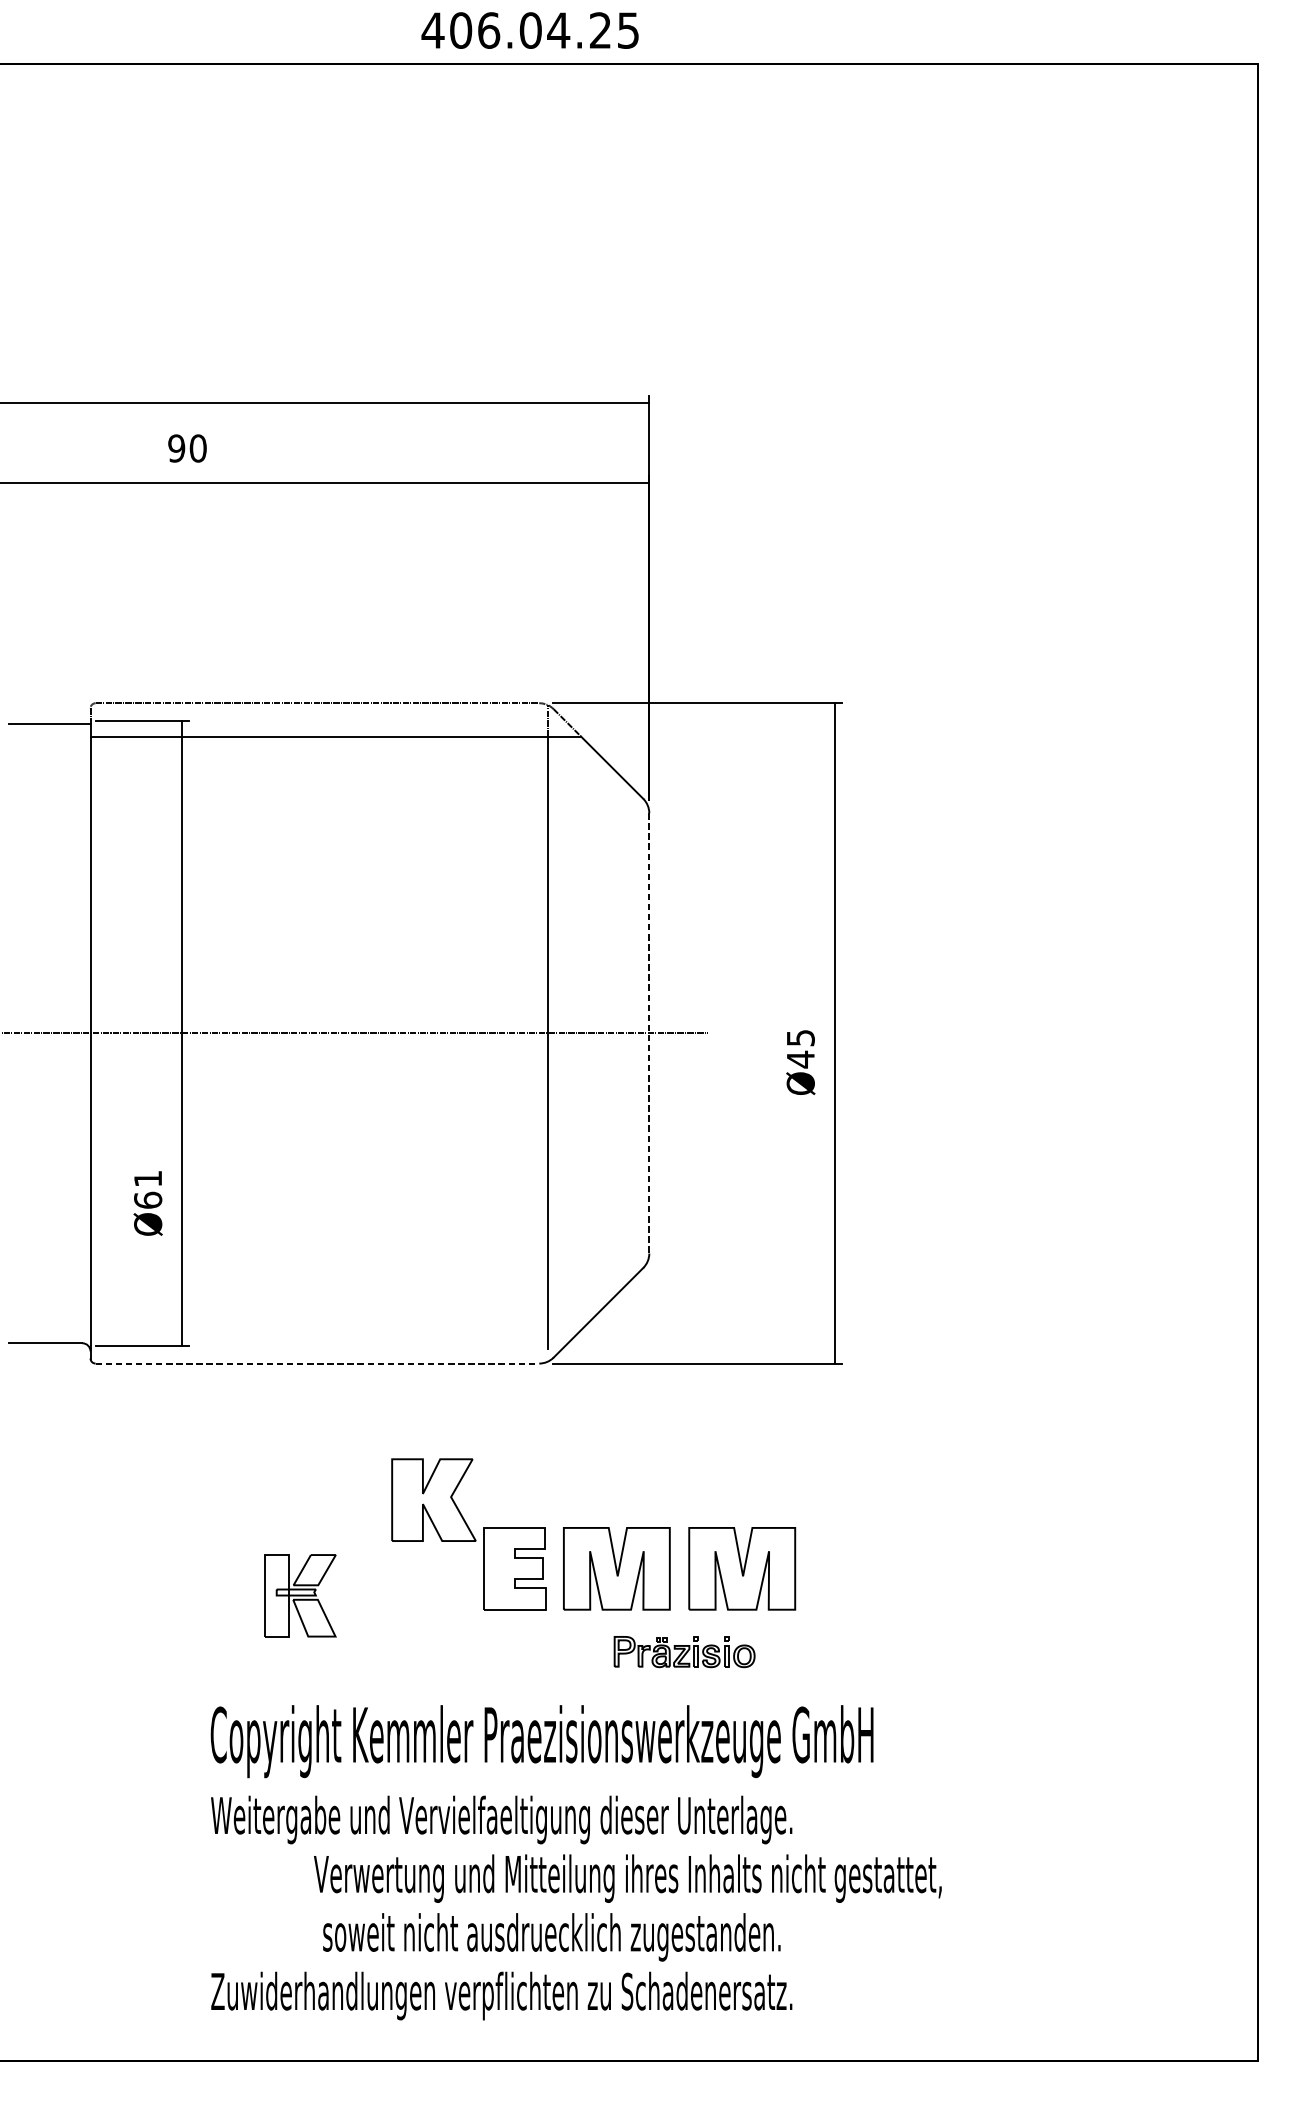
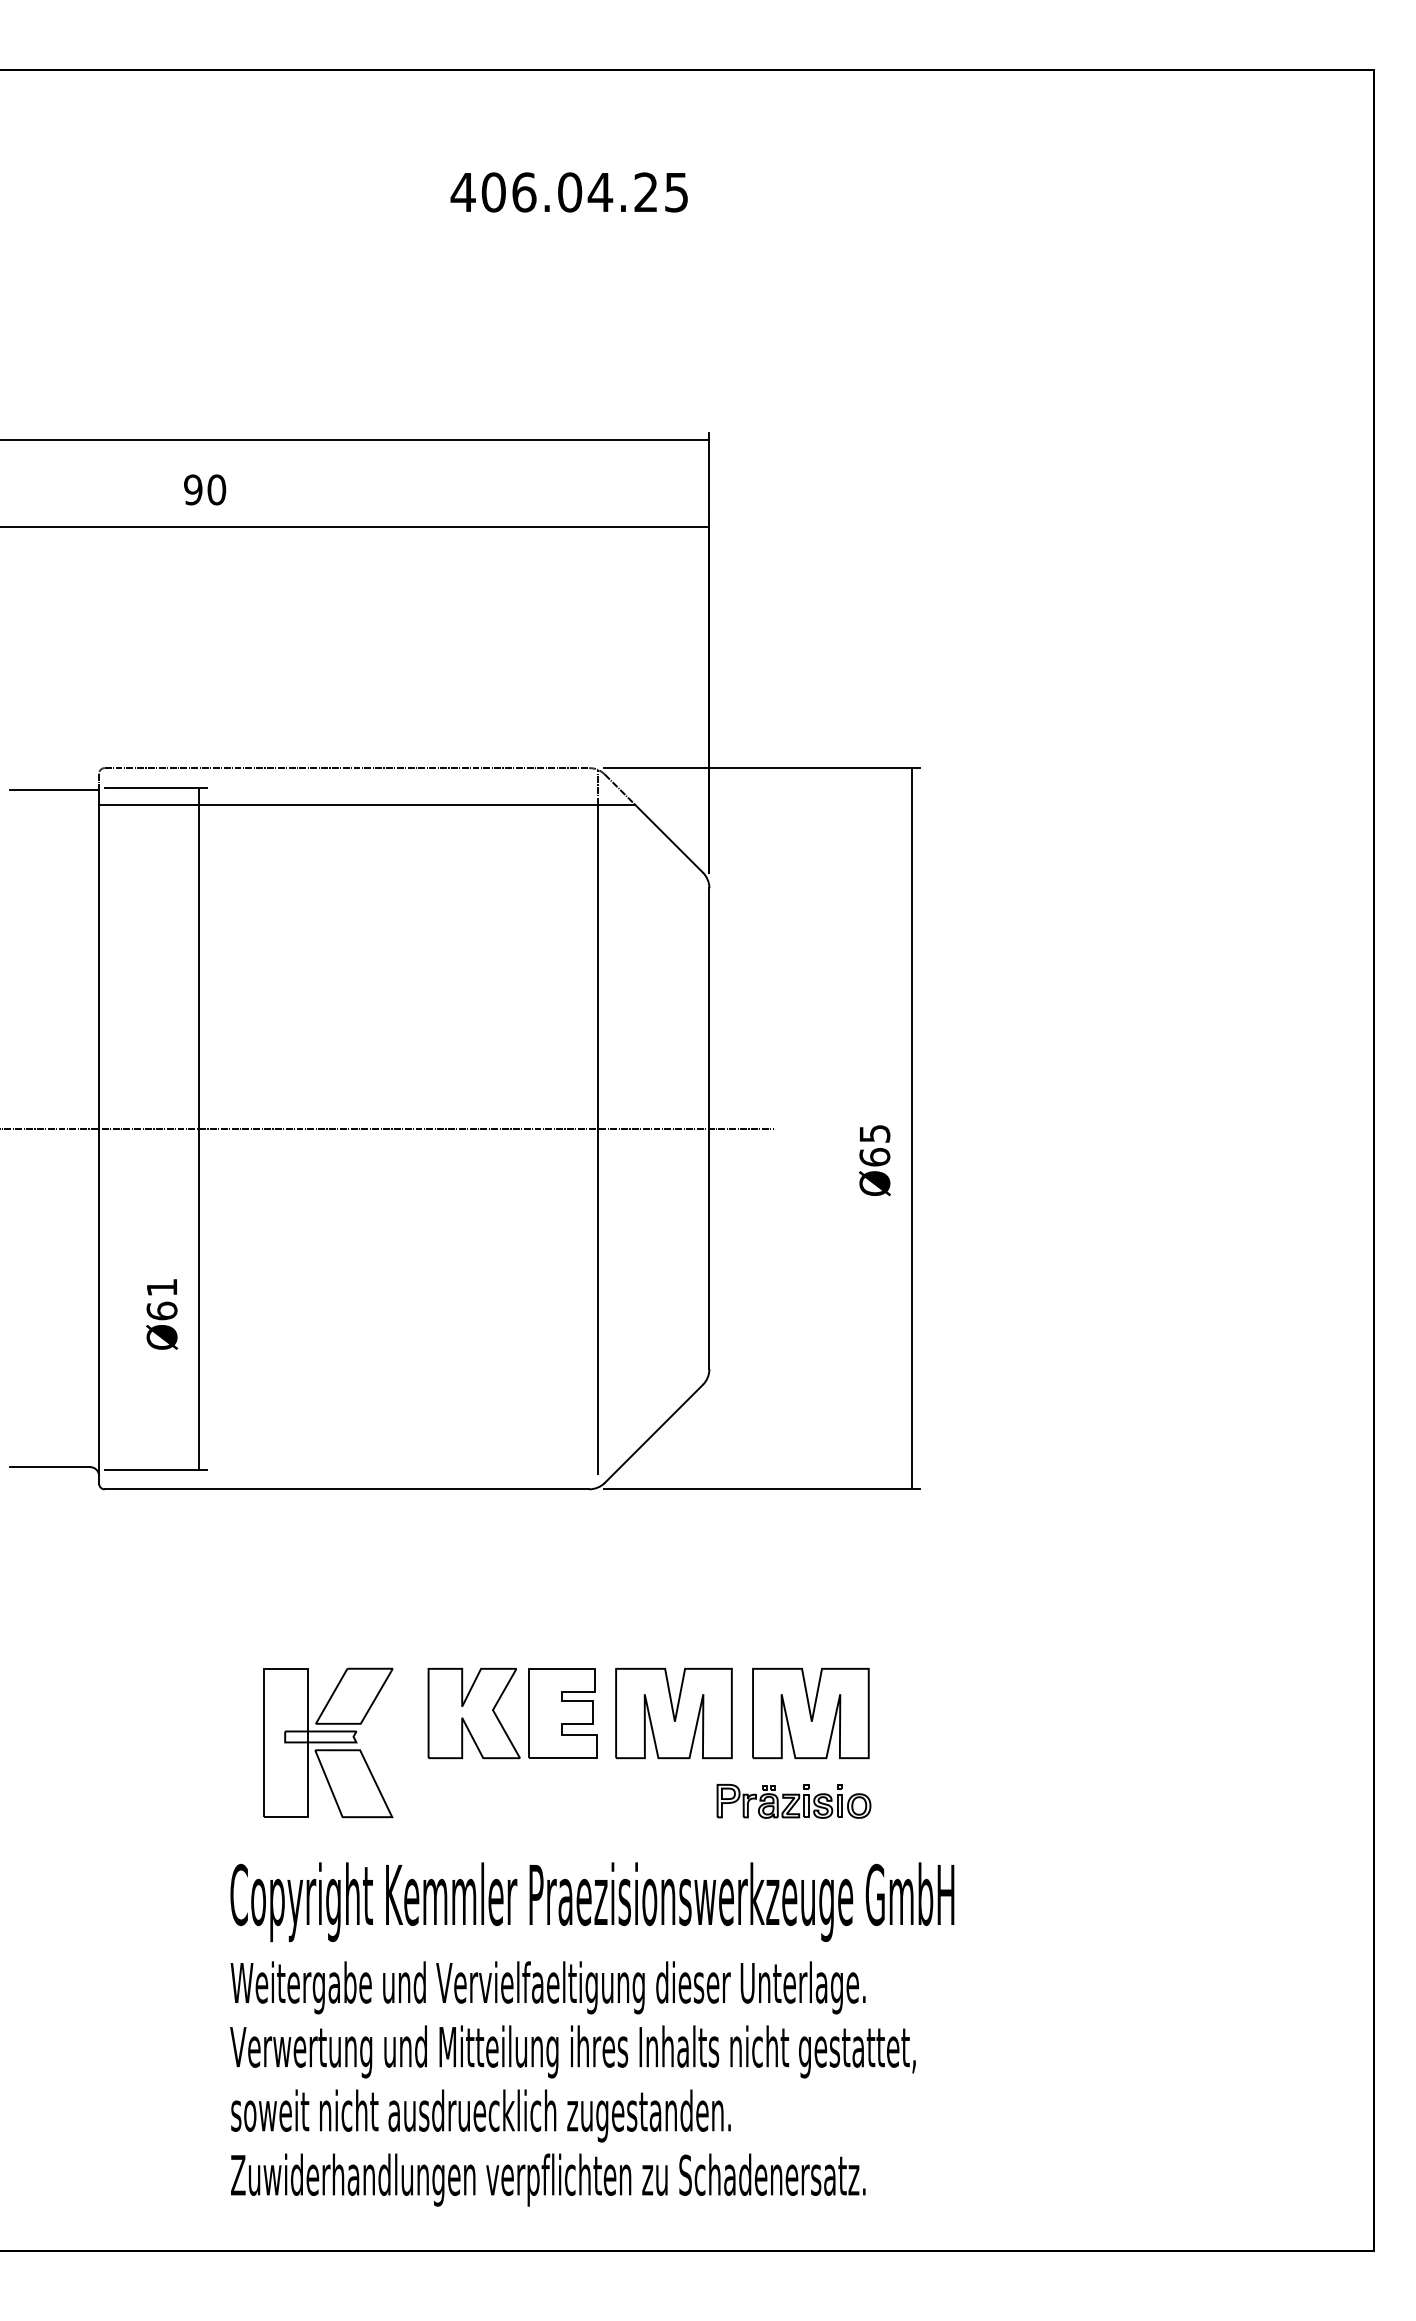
text: (529, 30) -> (568, 192), moved
line: (649, 1034) -> (709, 1129), dashed -> solid
text: (800, 1059) -> (874, 1157), Ø45 -> Ø65
line: (317, 1363) -> (347, 1489), dashed -> solid
part: (433, 1500) -> (473, 1713), moved
part: (300, 1595) -> (328, 1742), size x1.67
part: (684, 1652) -> (793, 1801), moved
text: (627, 1878) -> (572, 2051), moved
text: (551, 1936) -> (480, 2115), moved

